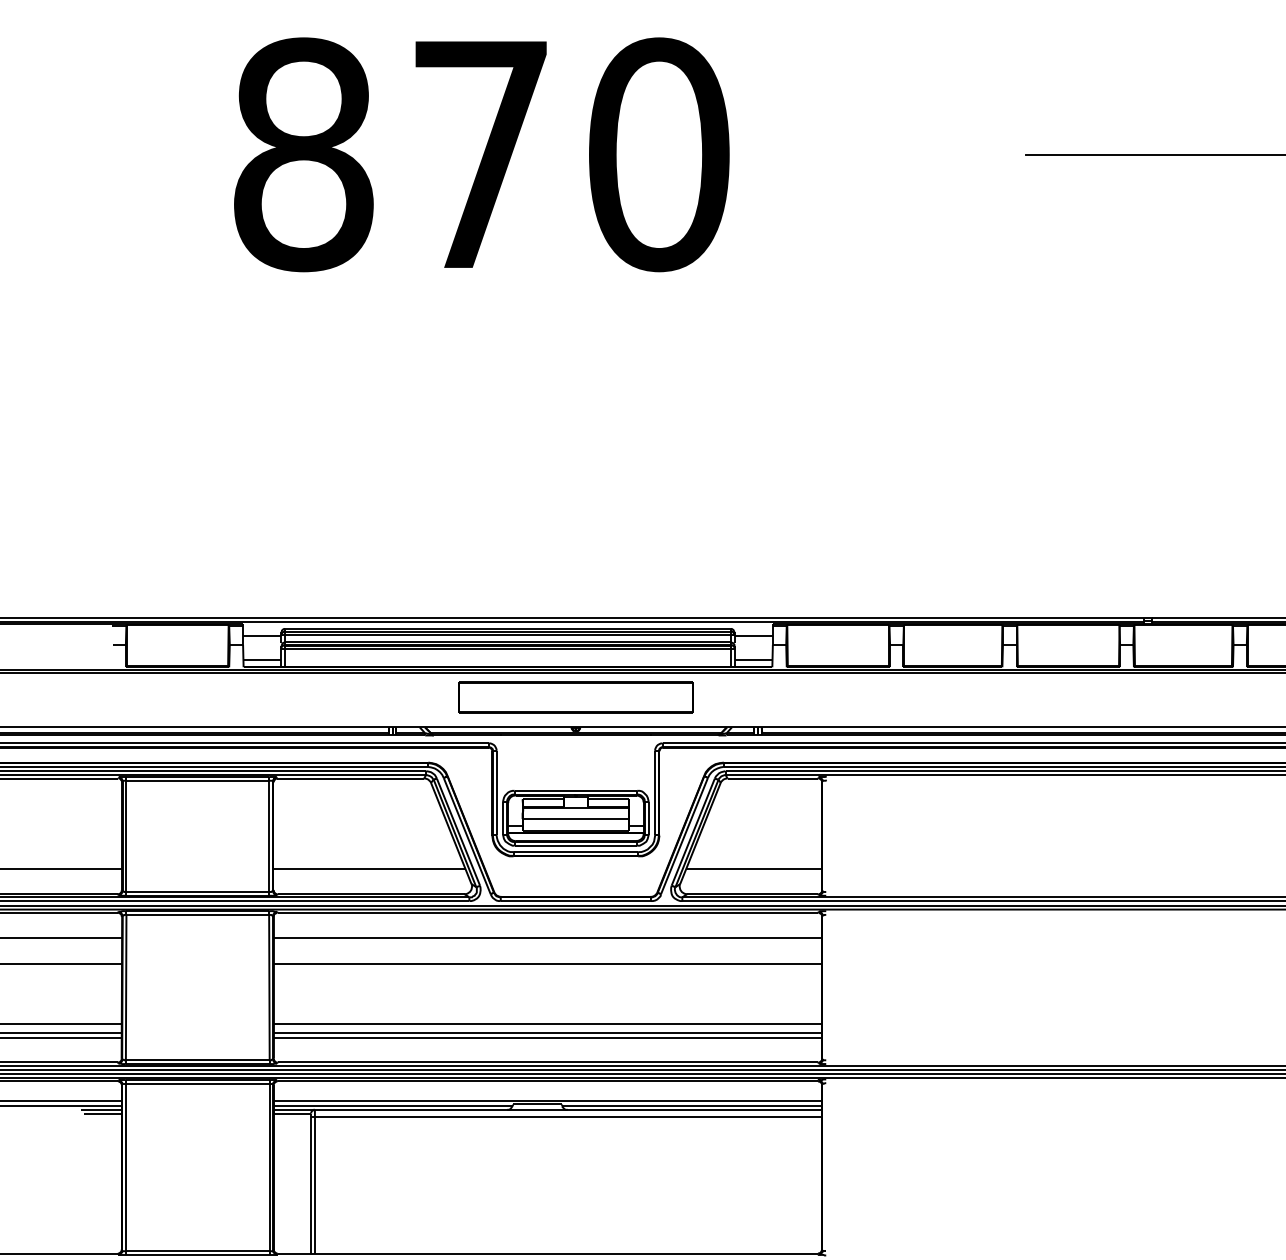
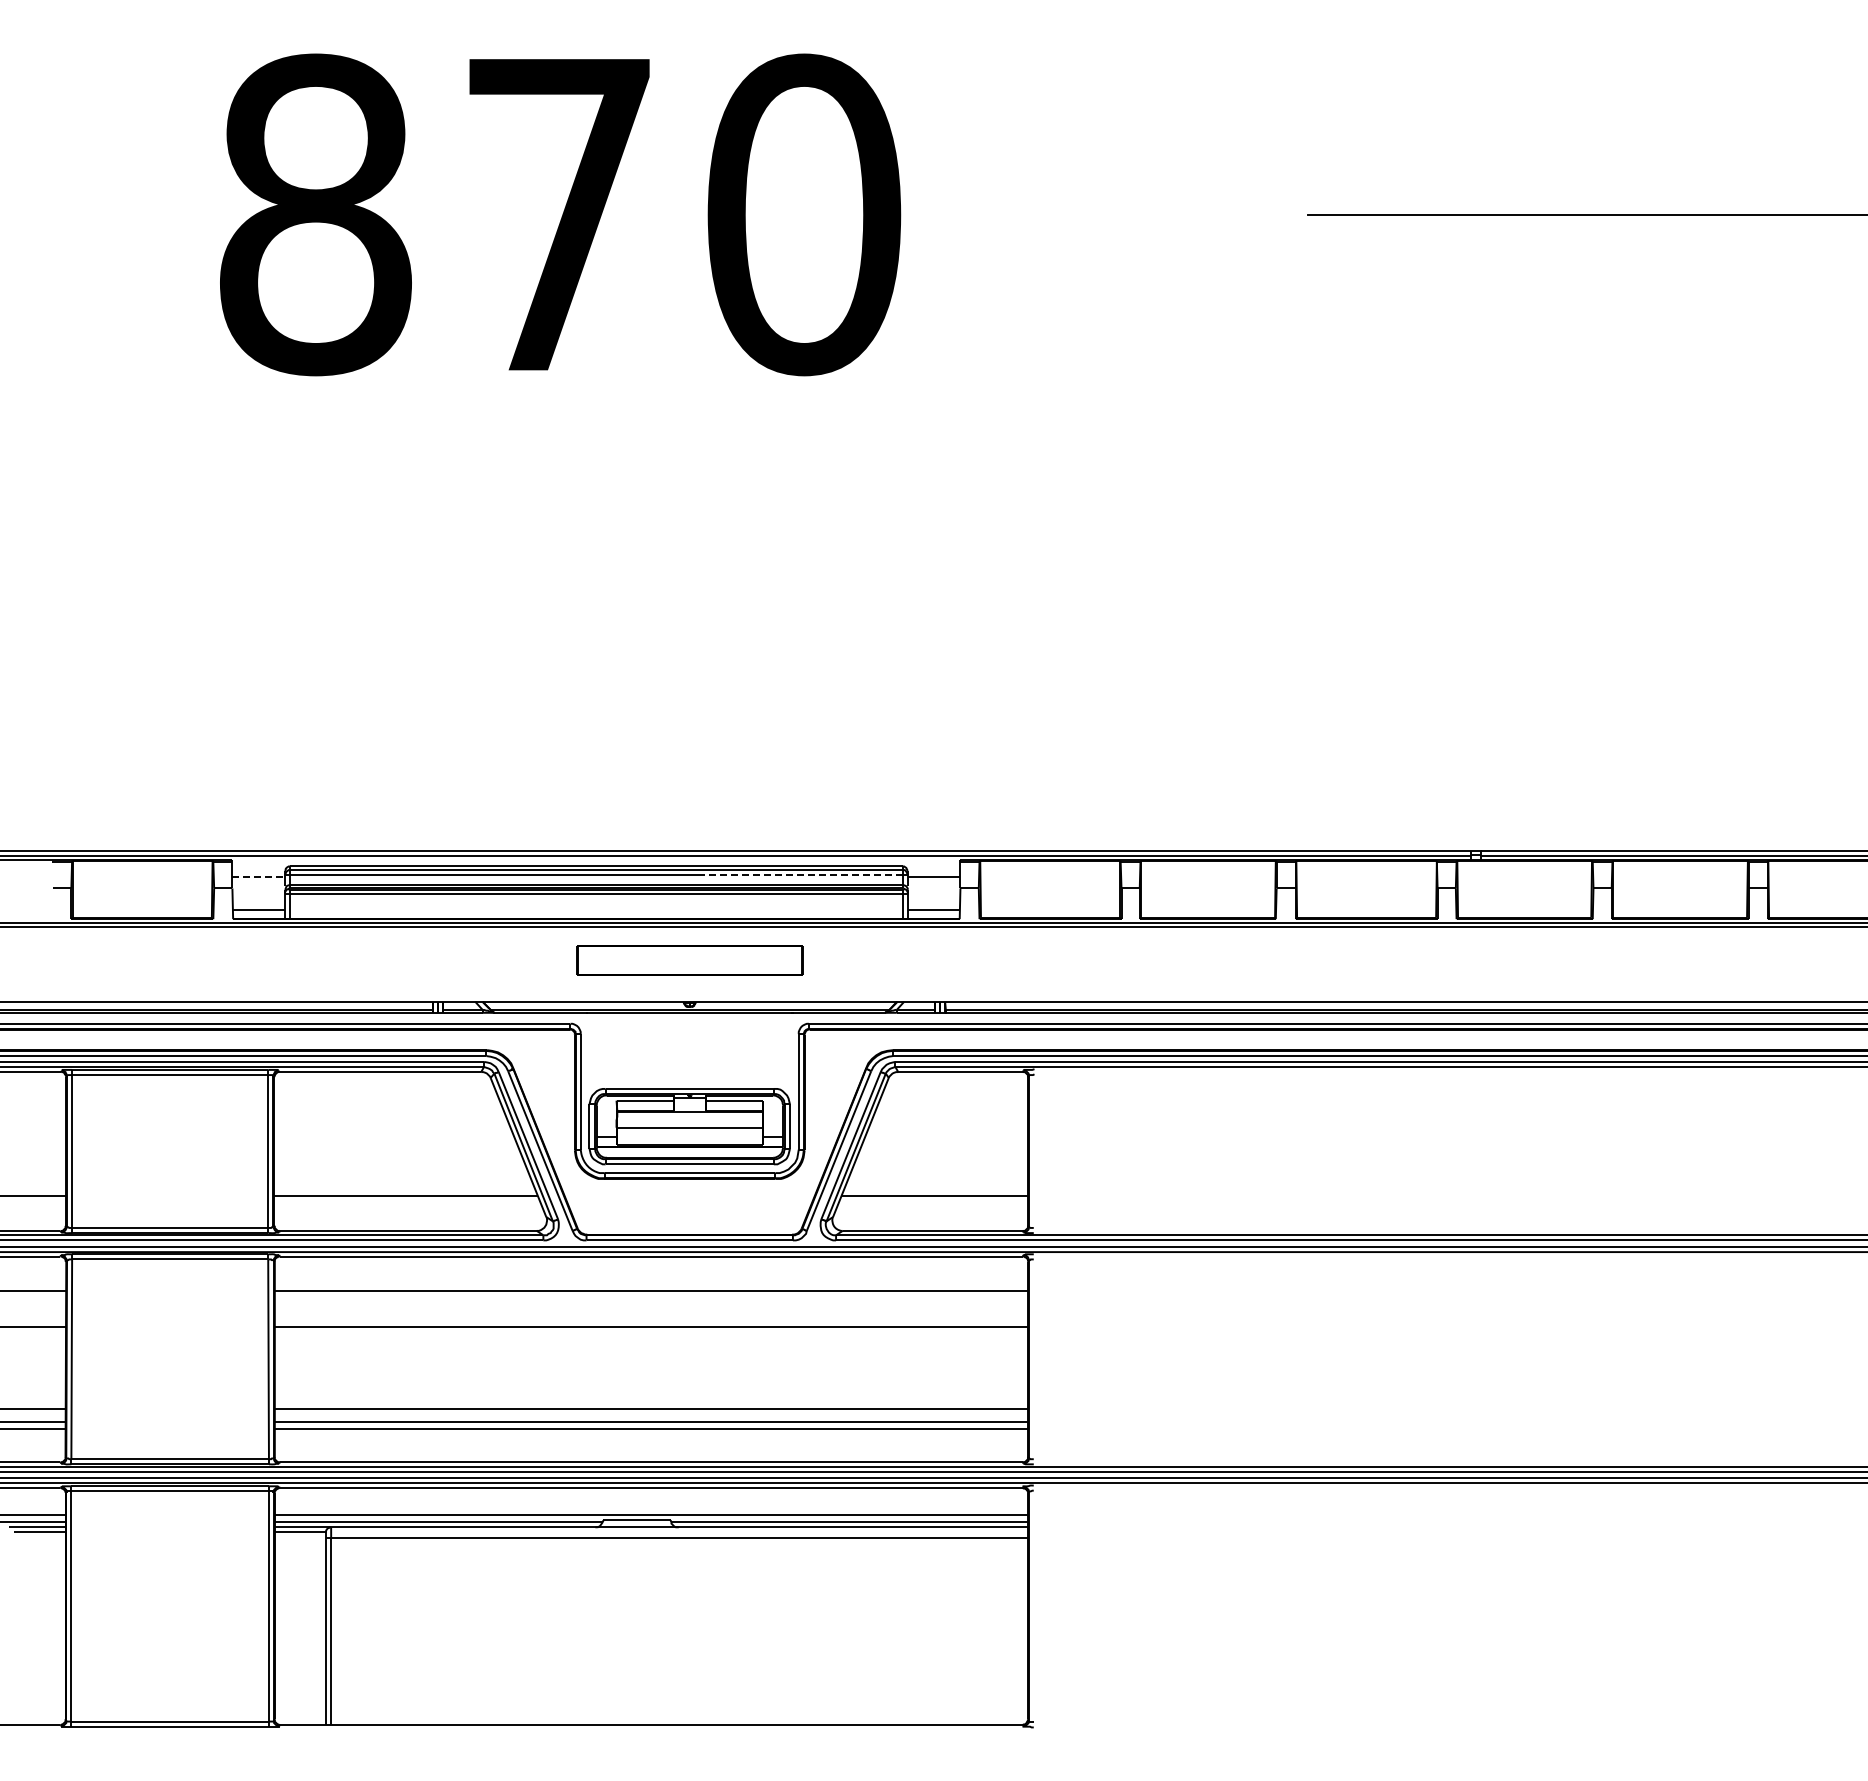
line: (657, 635) -> (802, 875), solid -> dashed
line: (262, 636) -> (259, 876), solid -> dashed
part: (575, 697) -> (689, 960), size x0.7

